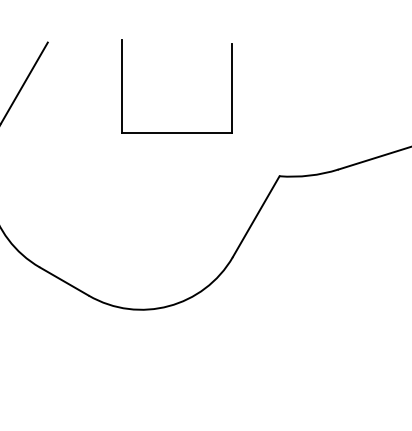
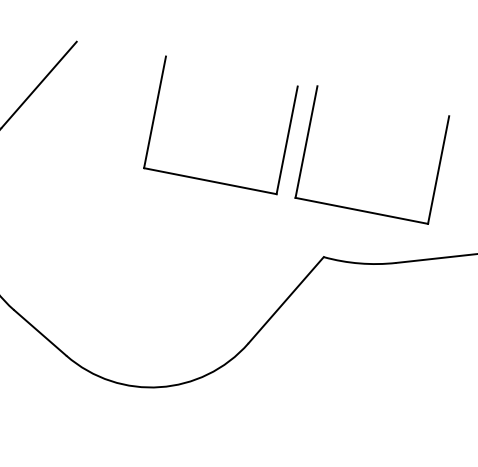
part: (302, 132) -> (361, 209), added

